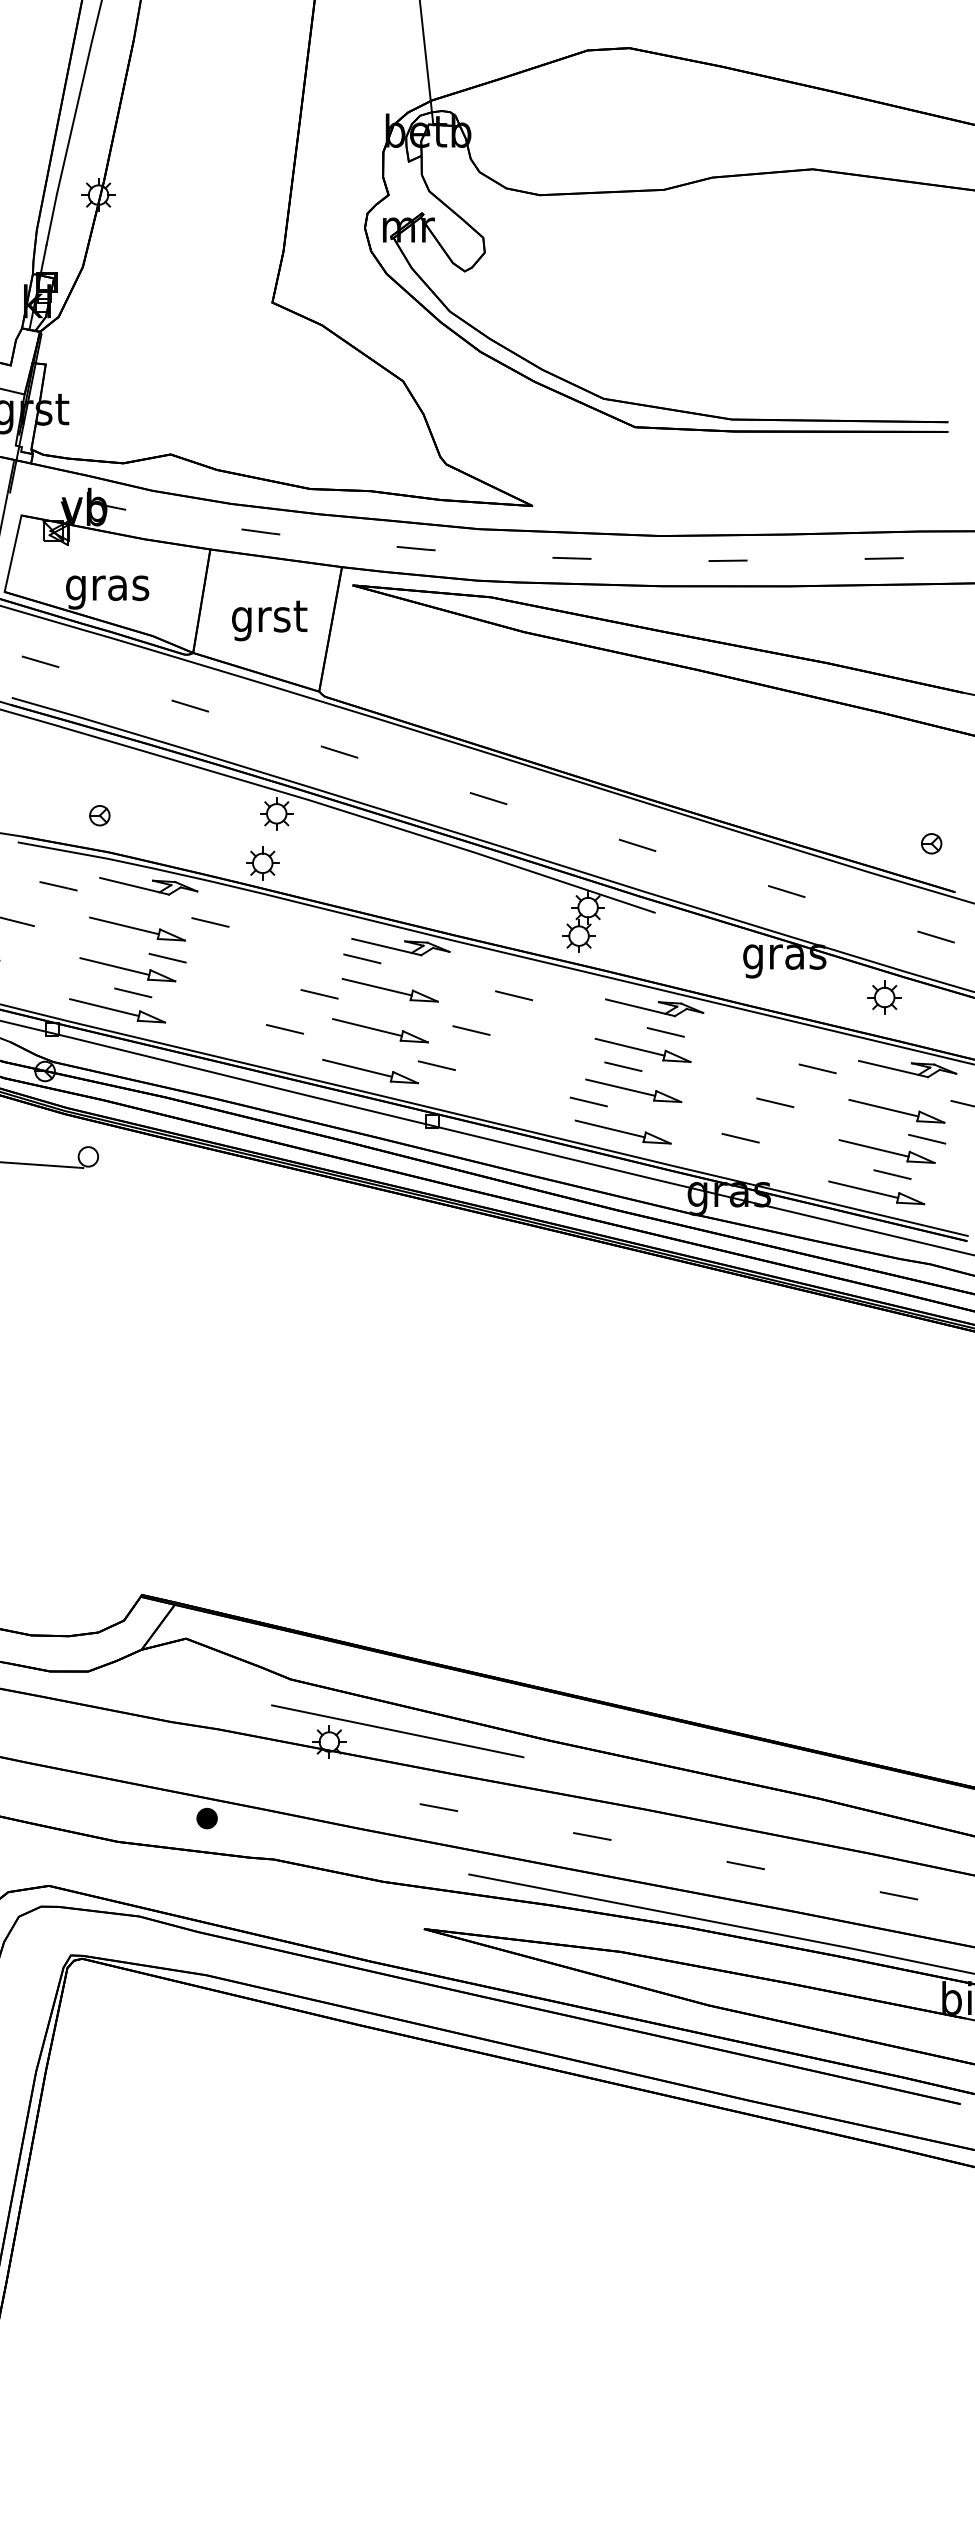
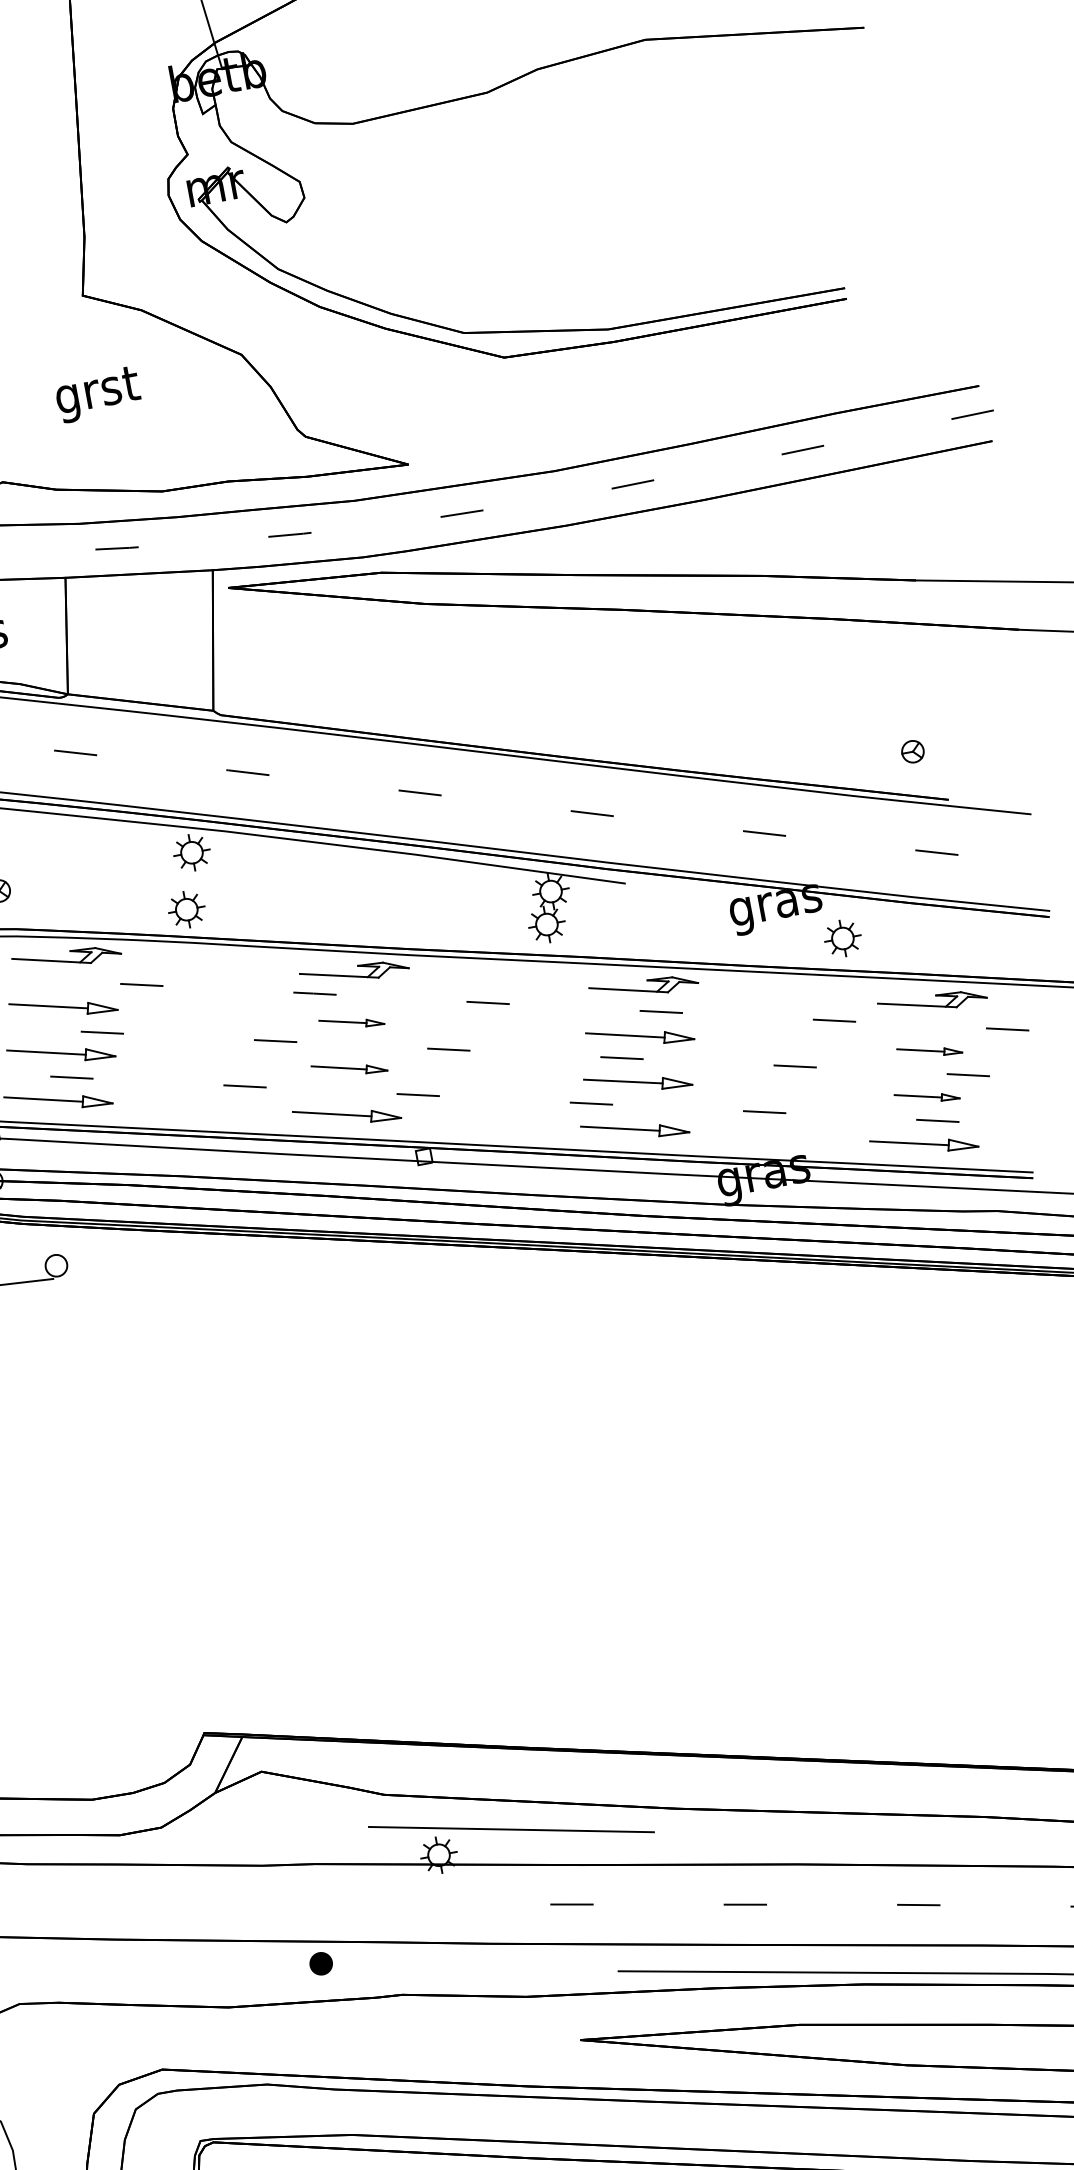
text: (269, 620) -> (97, 394), moved
part: (389, 990) -> (351, 1022), size x0.6
part: (884, 997) -> (842, 938), moved
part: (380, 1030) -> (349, 1068), size x0.7
part: (896, 1111) -> (929, 1051), size x0.6
part: (886, 1151) -> (926, 1096), size x0.6

